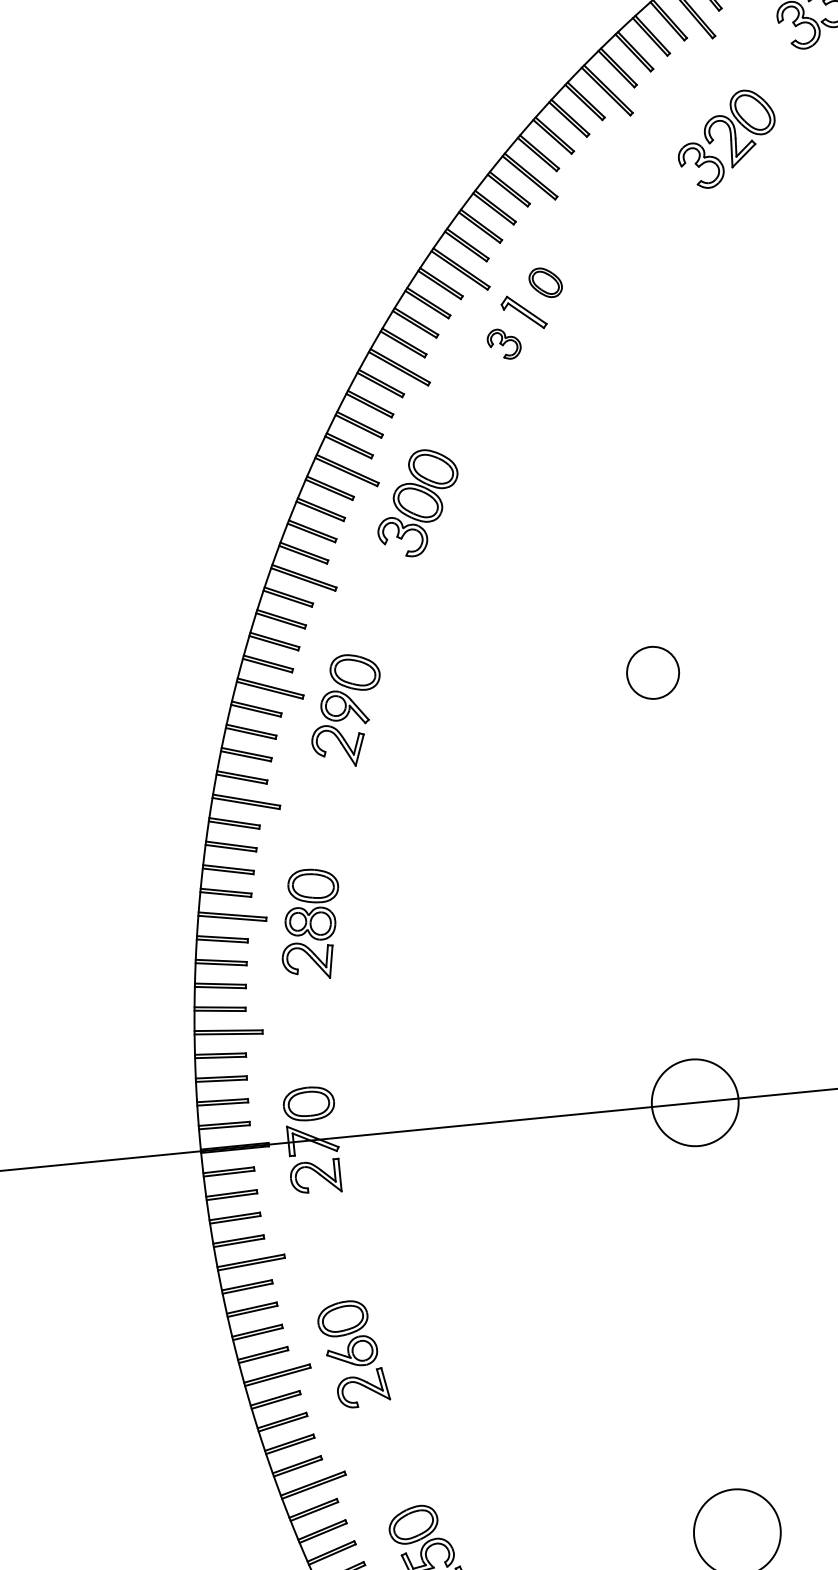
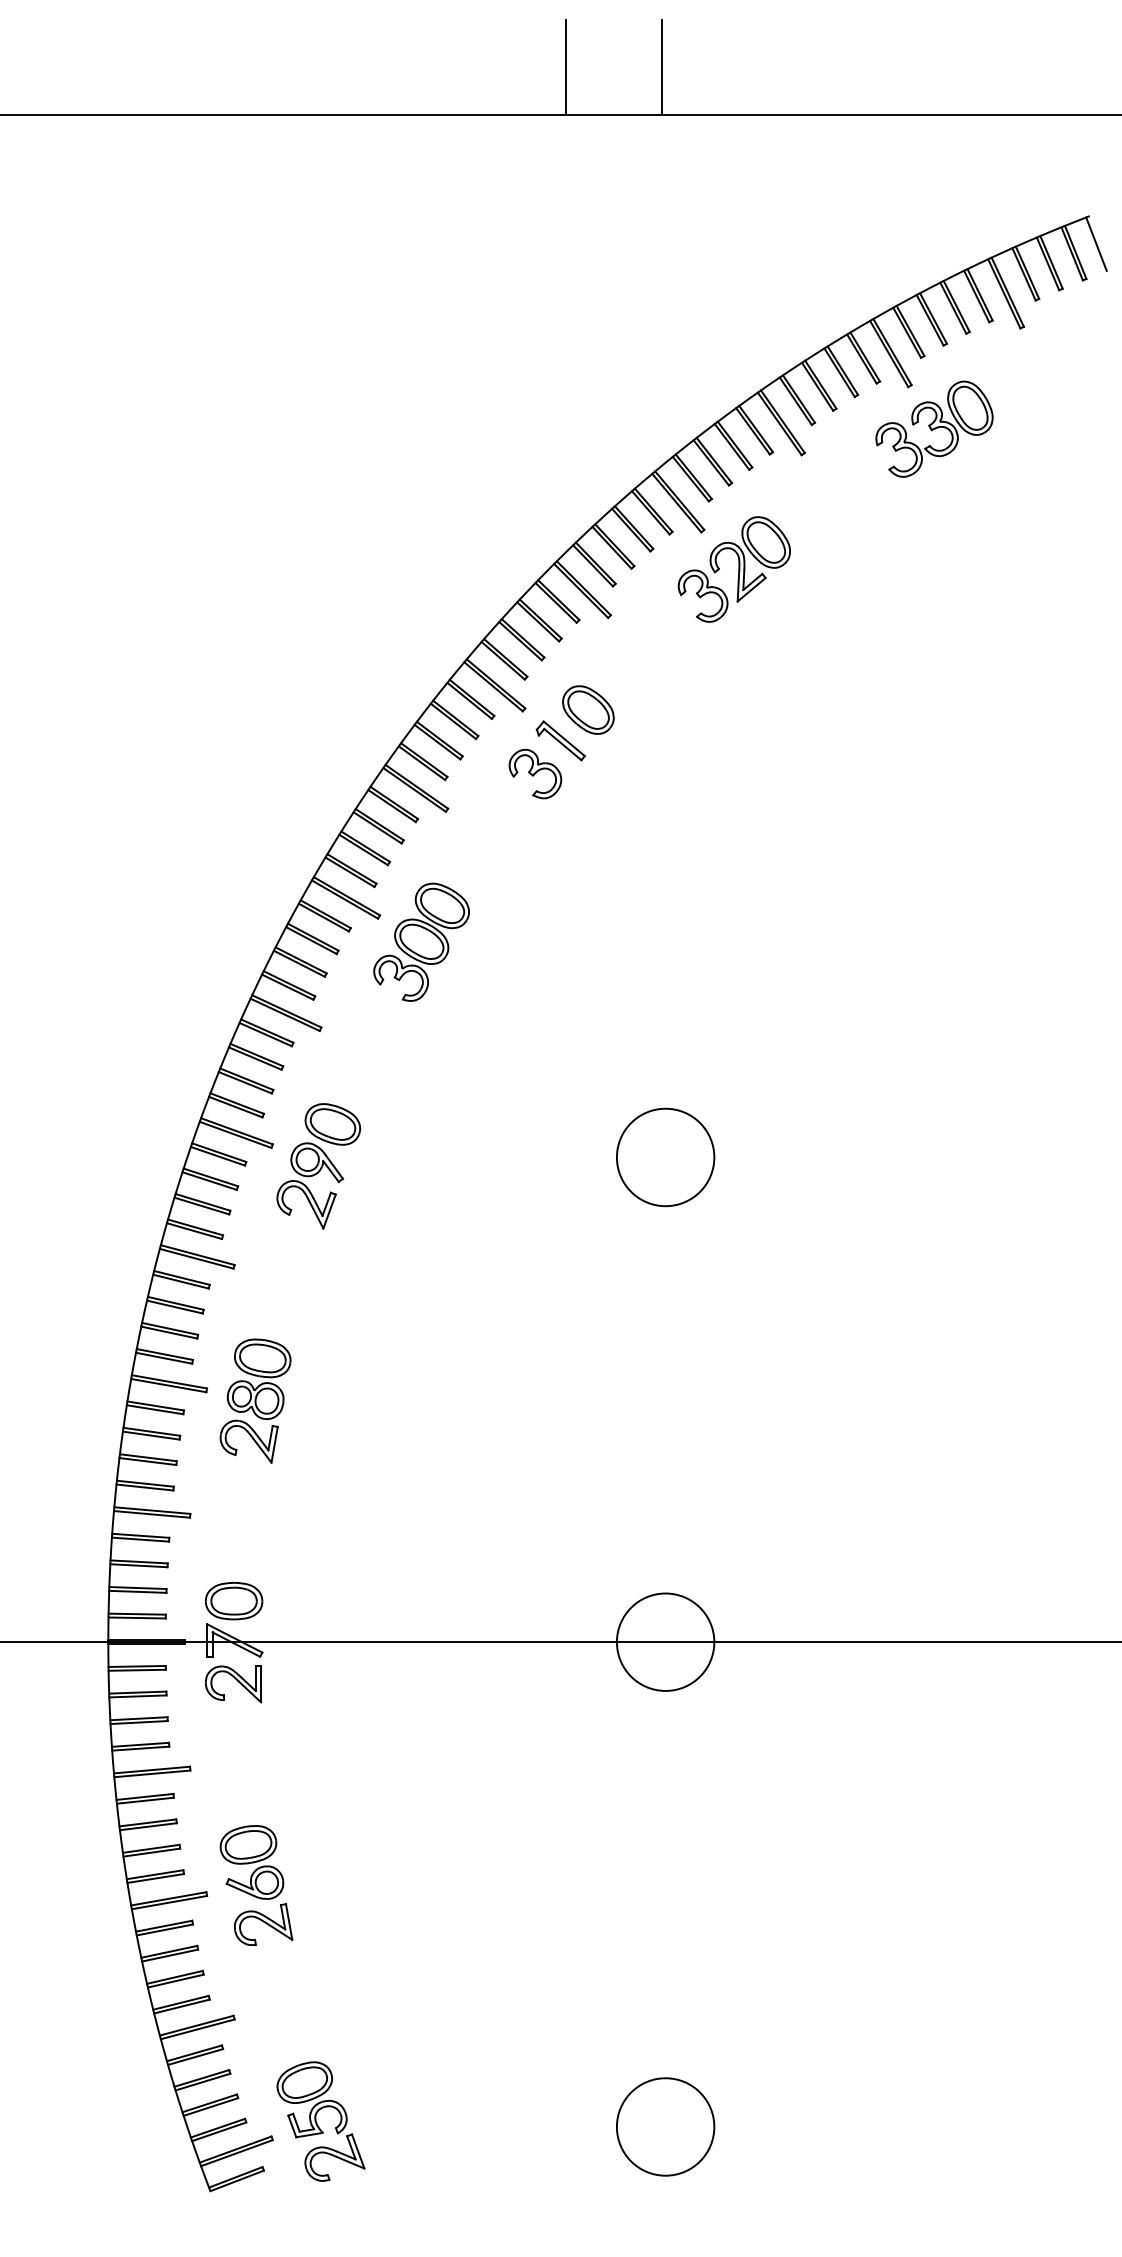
part: (726, 139) -> (733, 569), moved
part: (545, 282) -> (588, 709), size x1.43
part: (504, 343) -> (535, 773), size x1.43
circle: (652, 672) -> (665, 1157), size x1.67

